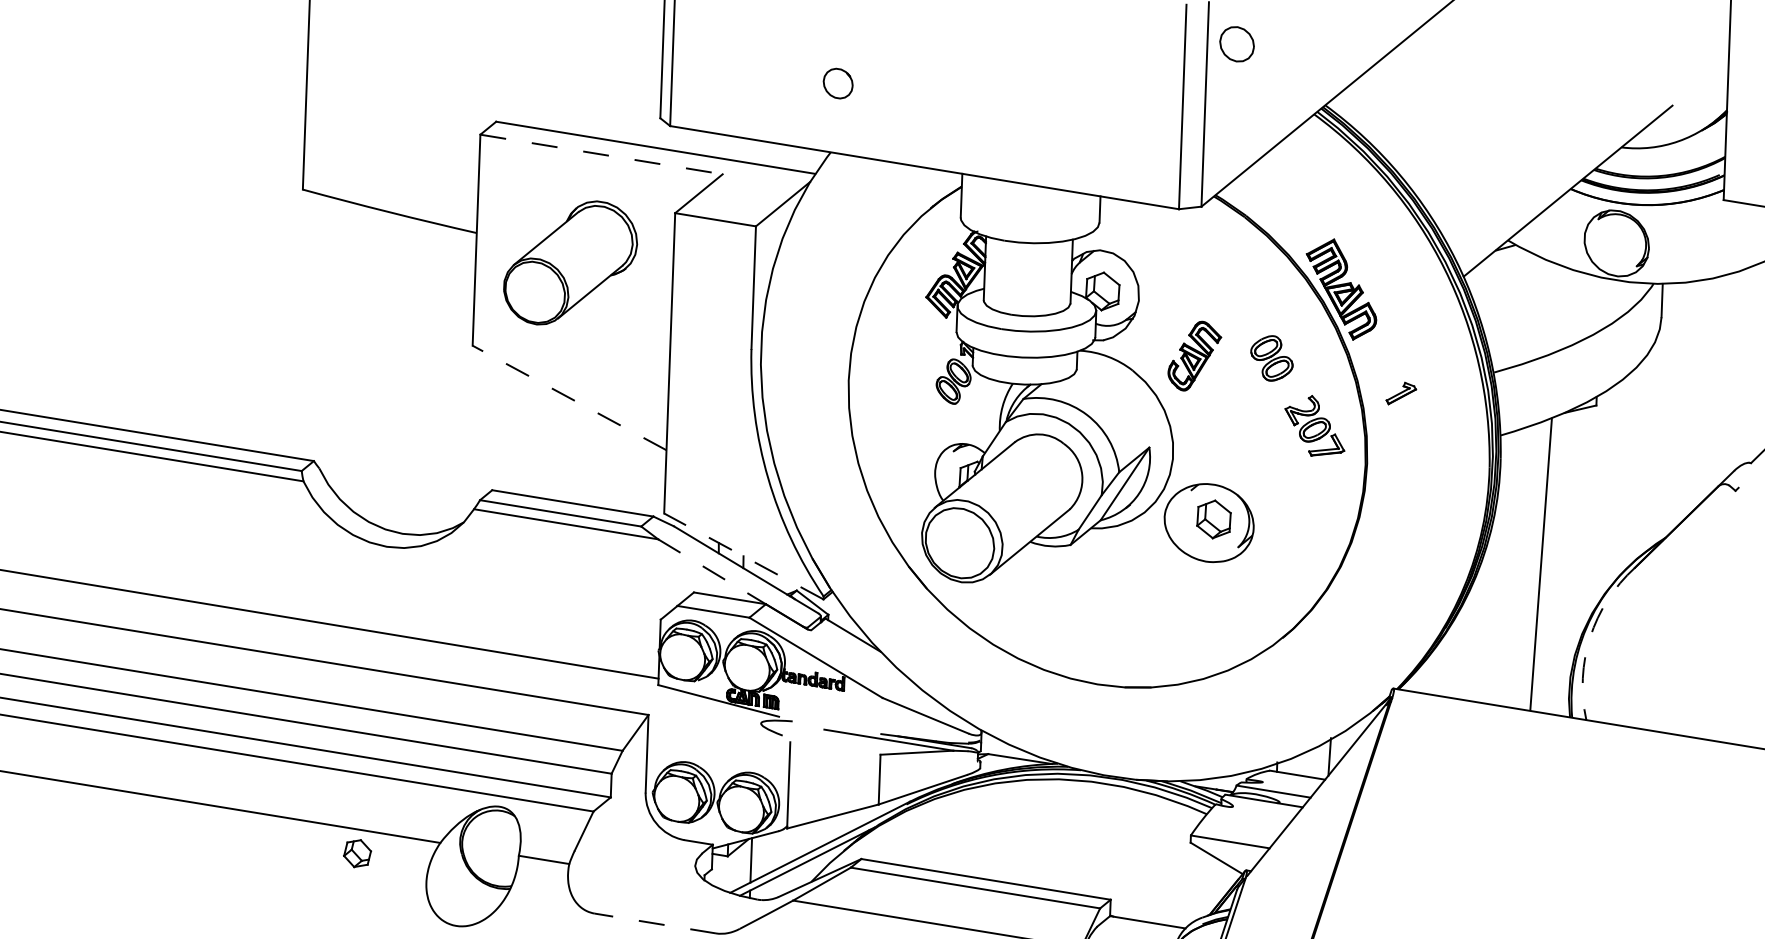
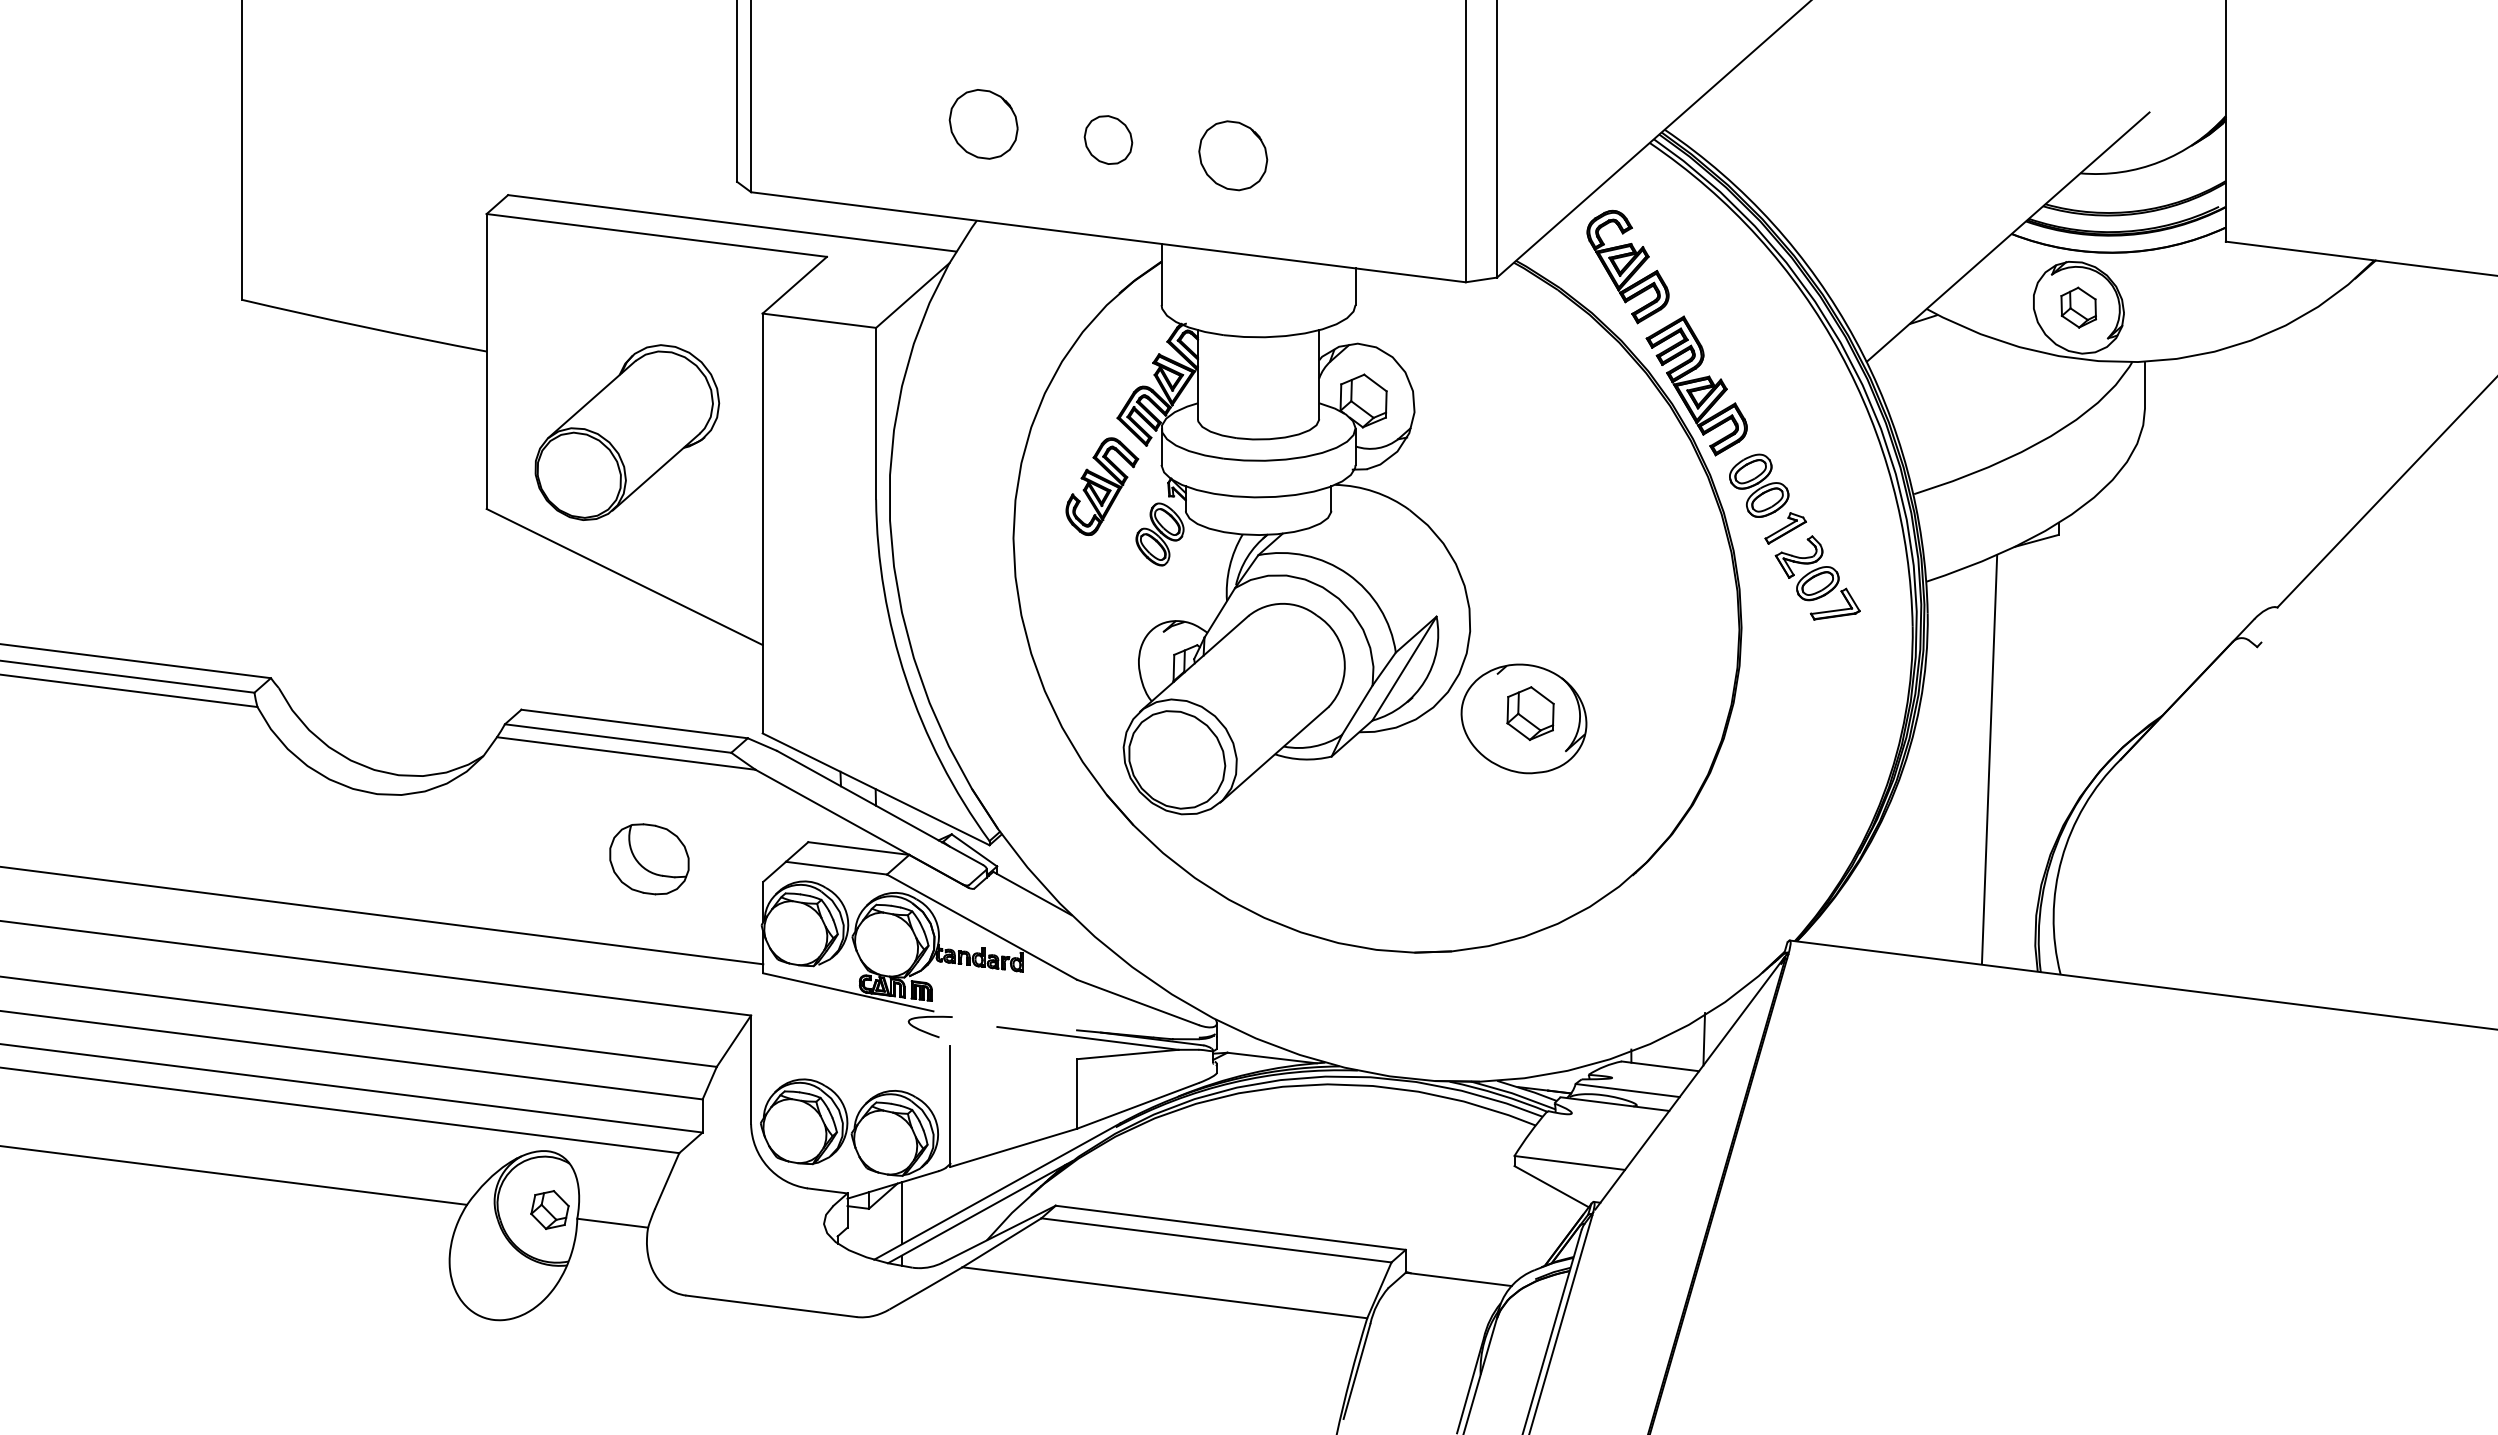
part: (1237, 43) -> (1108, 139), moved
part: (838, 83) -> (983, 124), size x1.67
part: (1016, 112) -> (1233, 155), added
line: (602, 154) -> (657, 235), dashed -> solid
part: (1295, 202) -> (1627, 266), added
part: (1616, 243) -> (2078, 307), added
part: (570, 262) -> (627, 432), moved
part: (1194, 356) -> (1102, 486), moved
part: (1272, 358) -> (1759, 485), moved
line: (569, 398) -> (624, 577), dashed -> solid
part: (1314, 425) -> (1817, 577), moved
line: (743, 556) -> (875, 789), dashed -> solid
line: (712, 571) -> (832, 812), dashed -> solid
part: (579, 600) -> (649, 859), added
arc: (1589, 637) -> (2061, 858), dashed -> solid
part: (357, 853) -> (549, 1209), moved
line: (655, 923) -> (771, 1306), dashed -> solid

